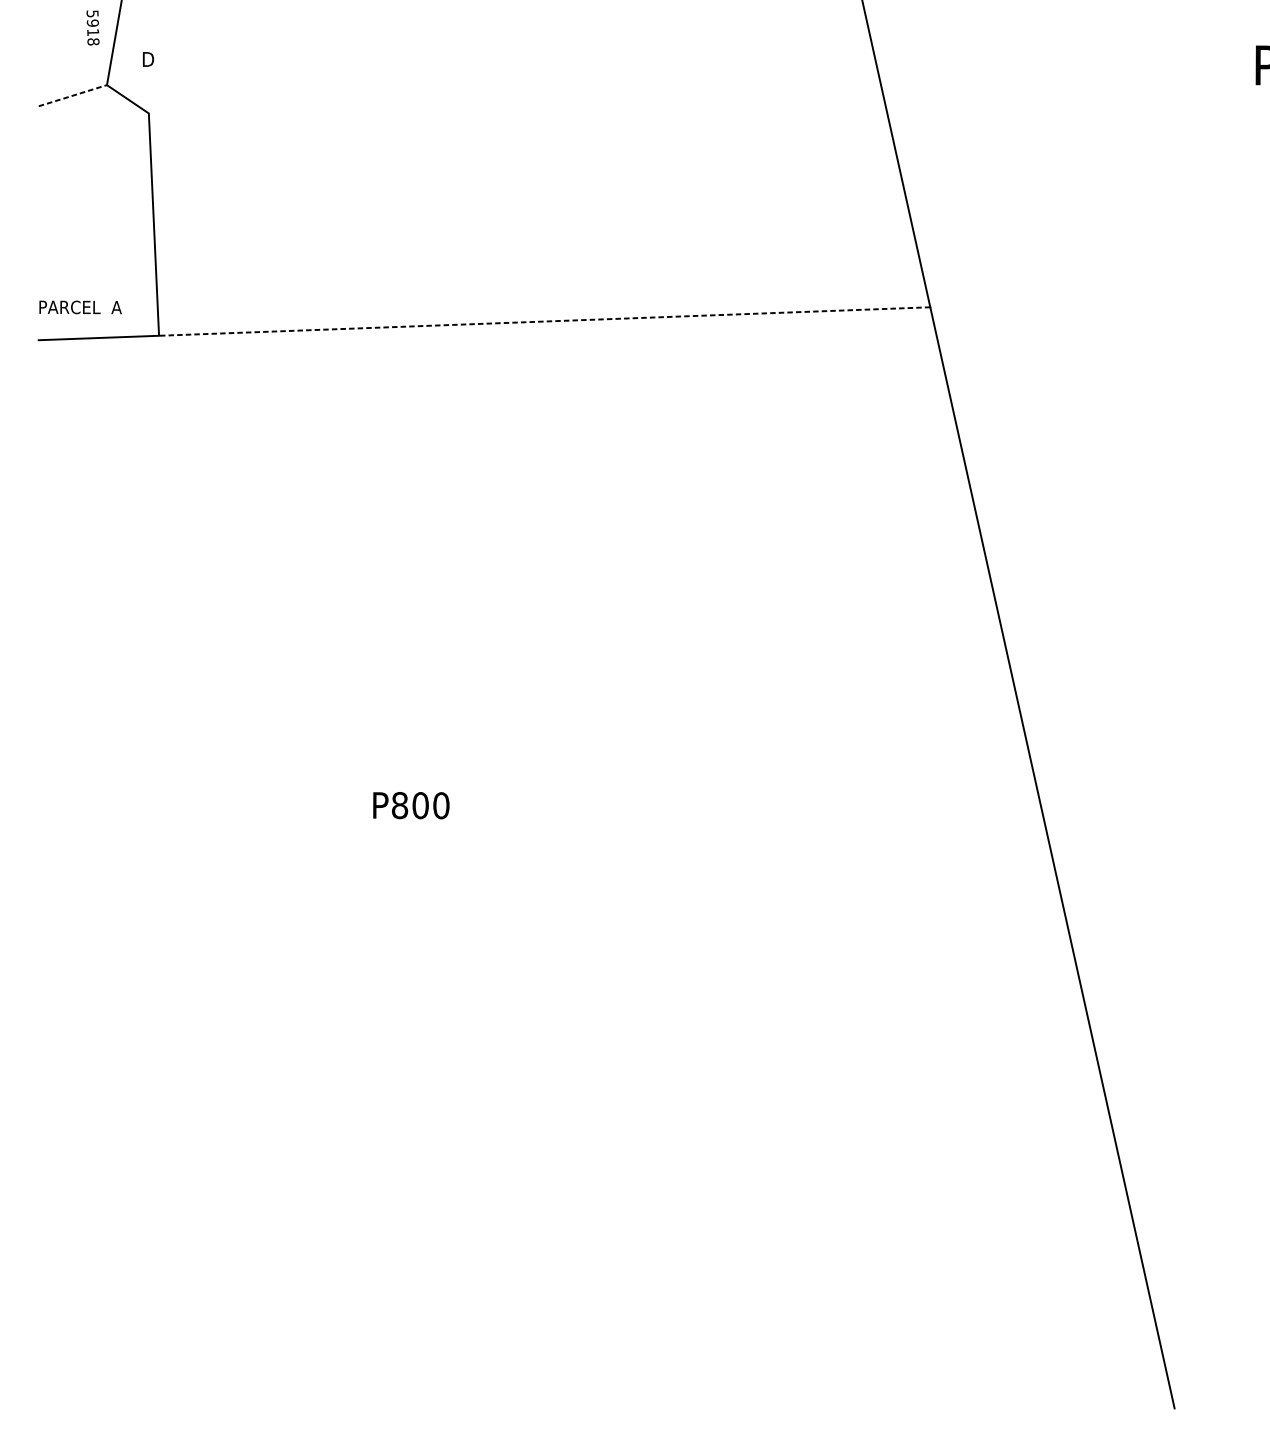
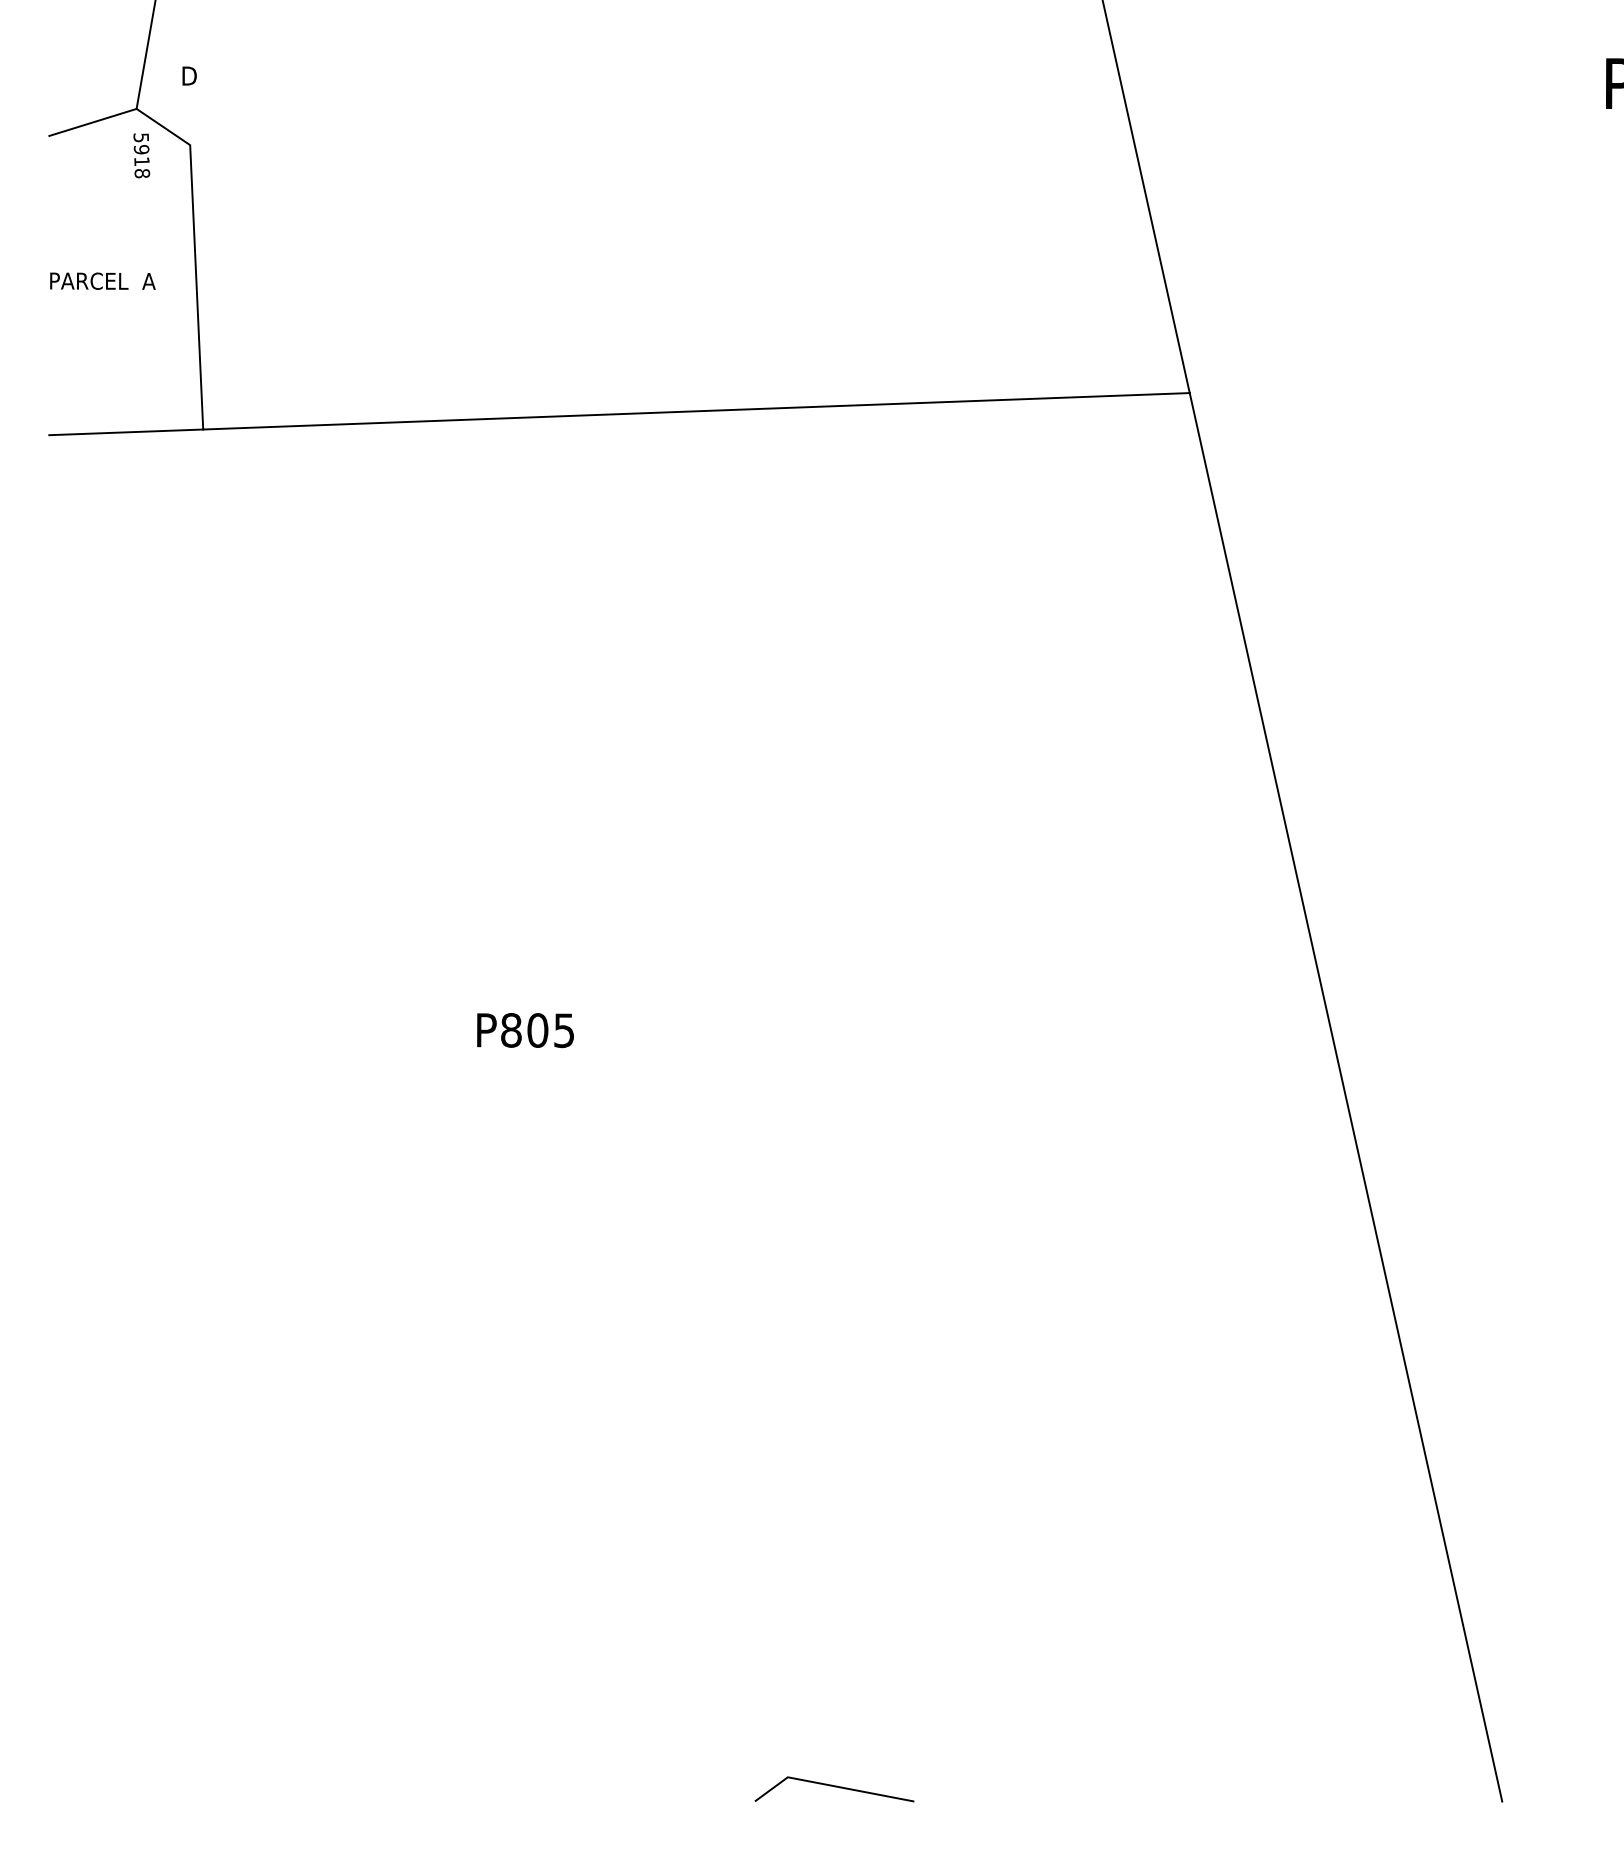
text: (92, 27) -> (141, 155), moved
line: (73, 95) -> (93, 122), dashed -> solid
text: (80, 306) -> (102, 280), moved
line: (544, 321) -> (696, 411), dashed -> solid
text: (441, 805) -> (564, 1030), P800 -> P805
line: (652, 1397) -> (834, 1787), added

